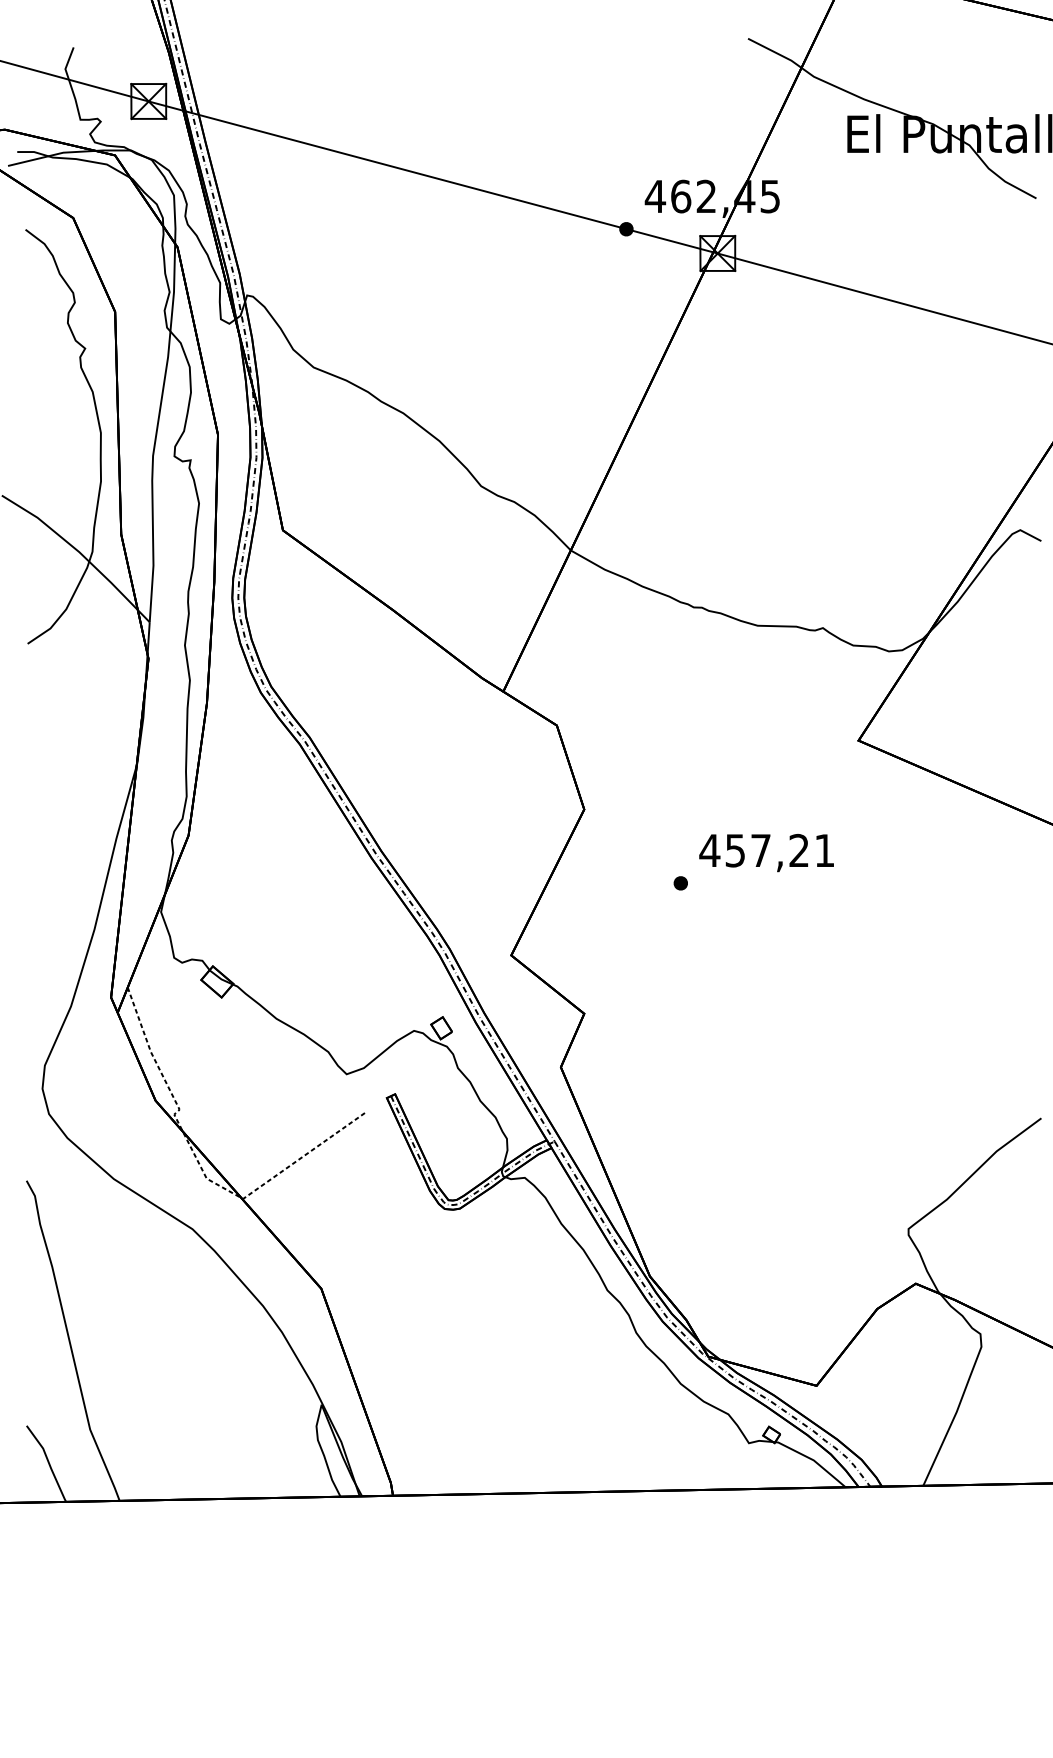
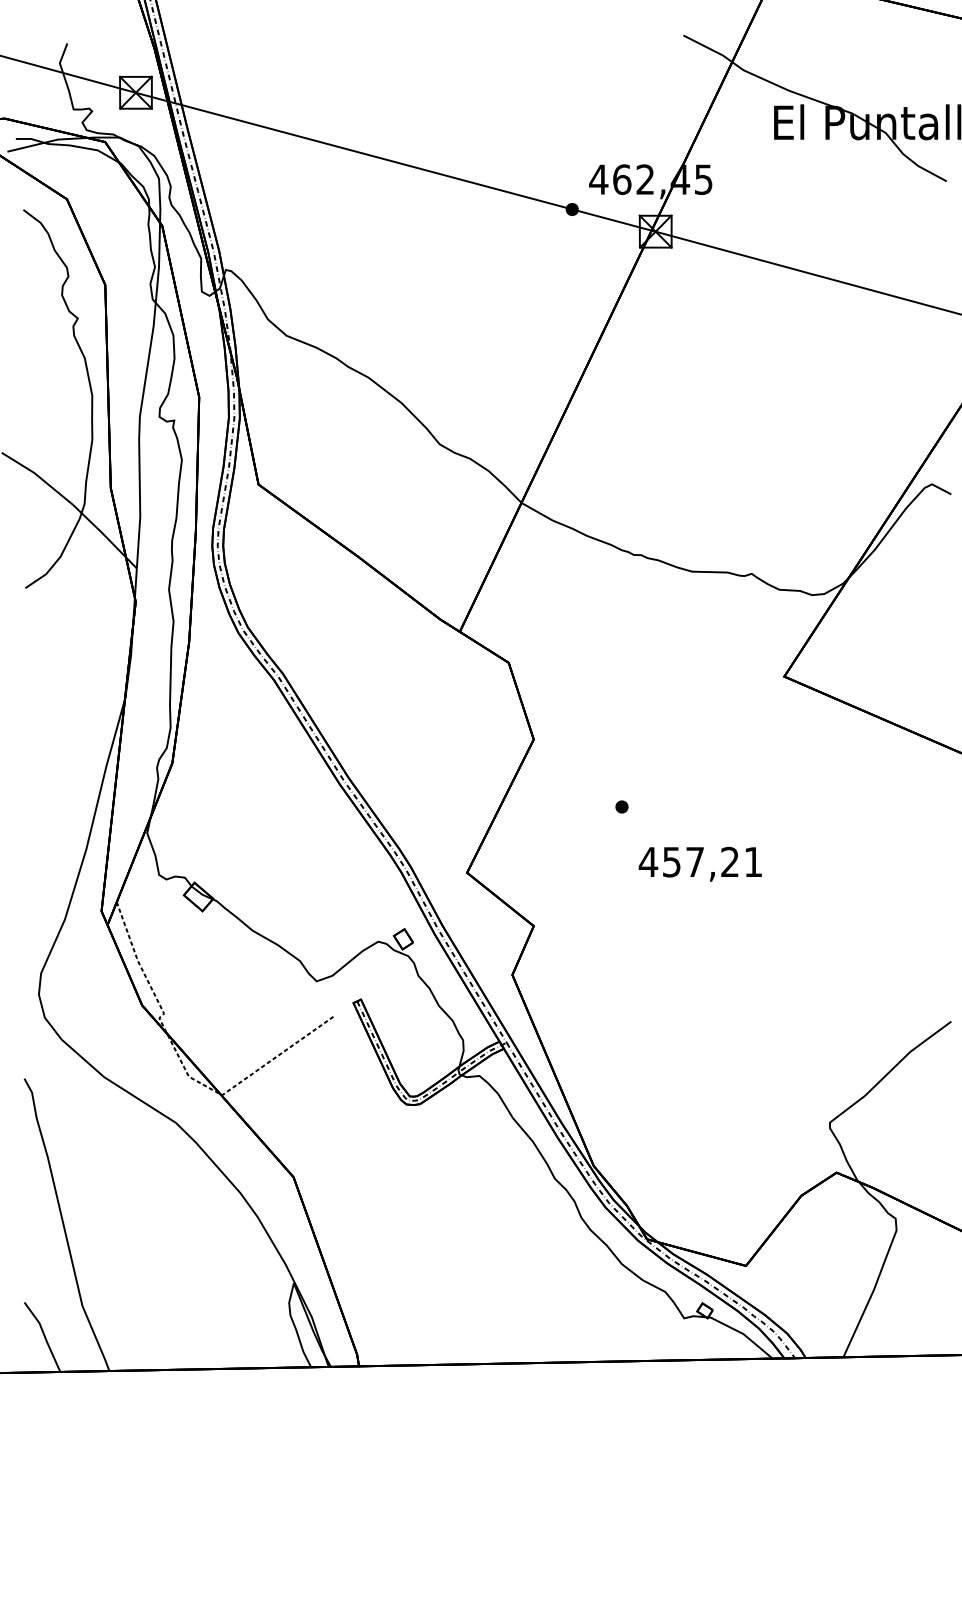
text: (765, 852) -> (699, 863), moved

